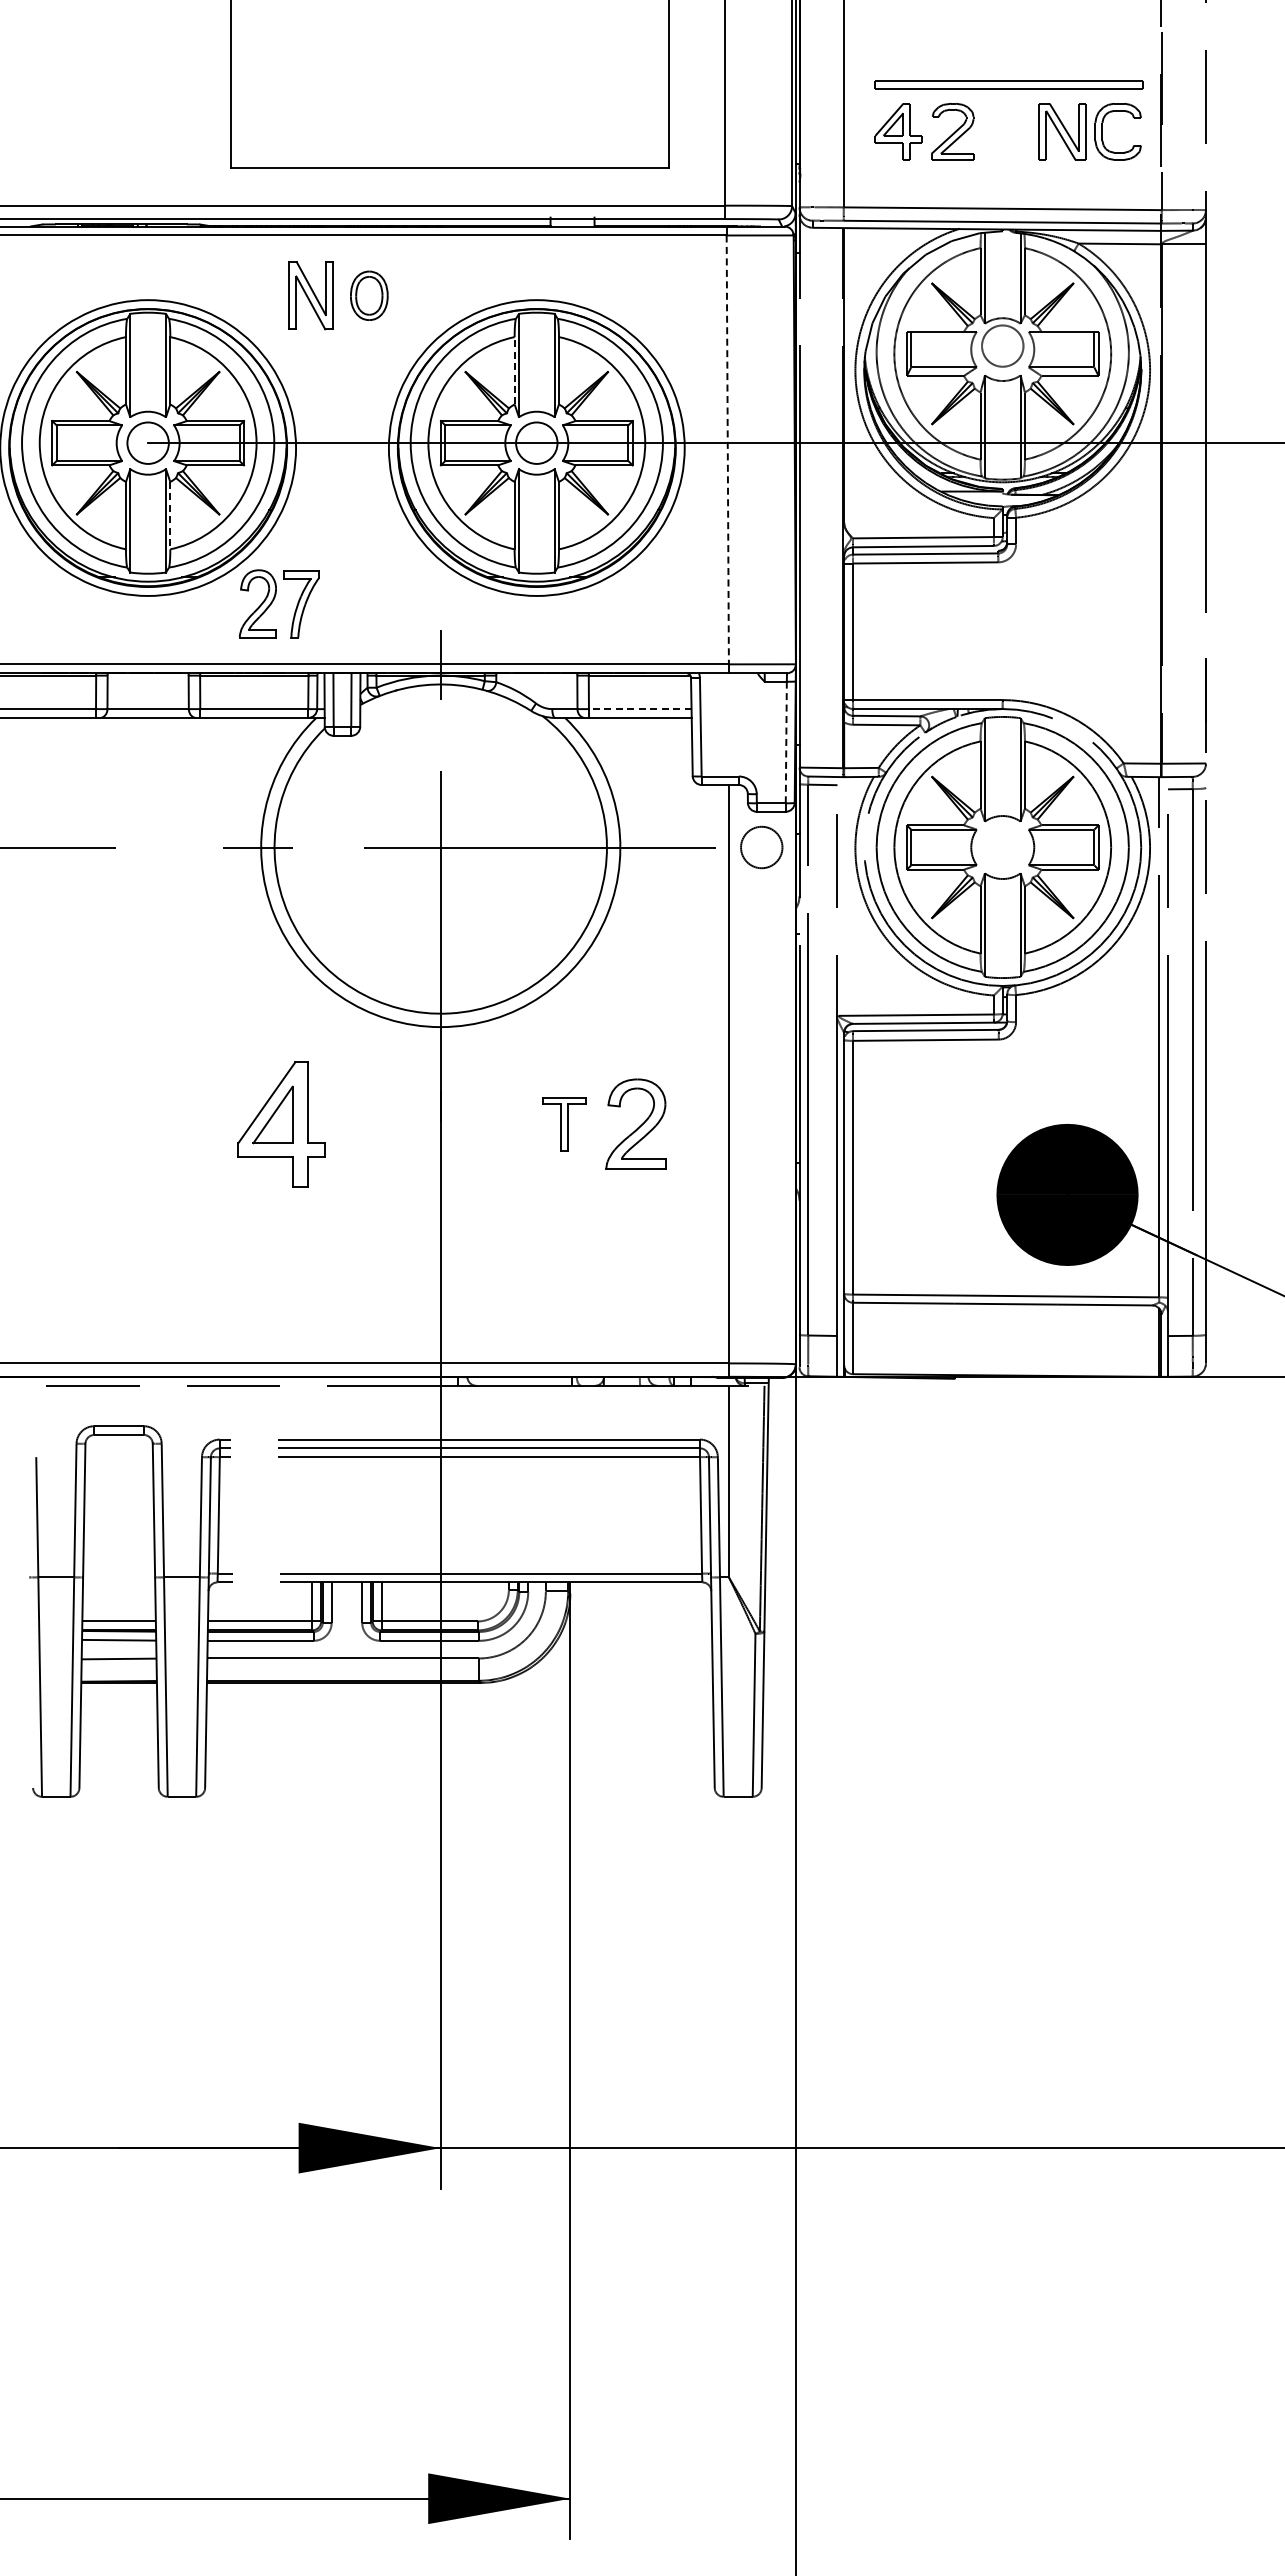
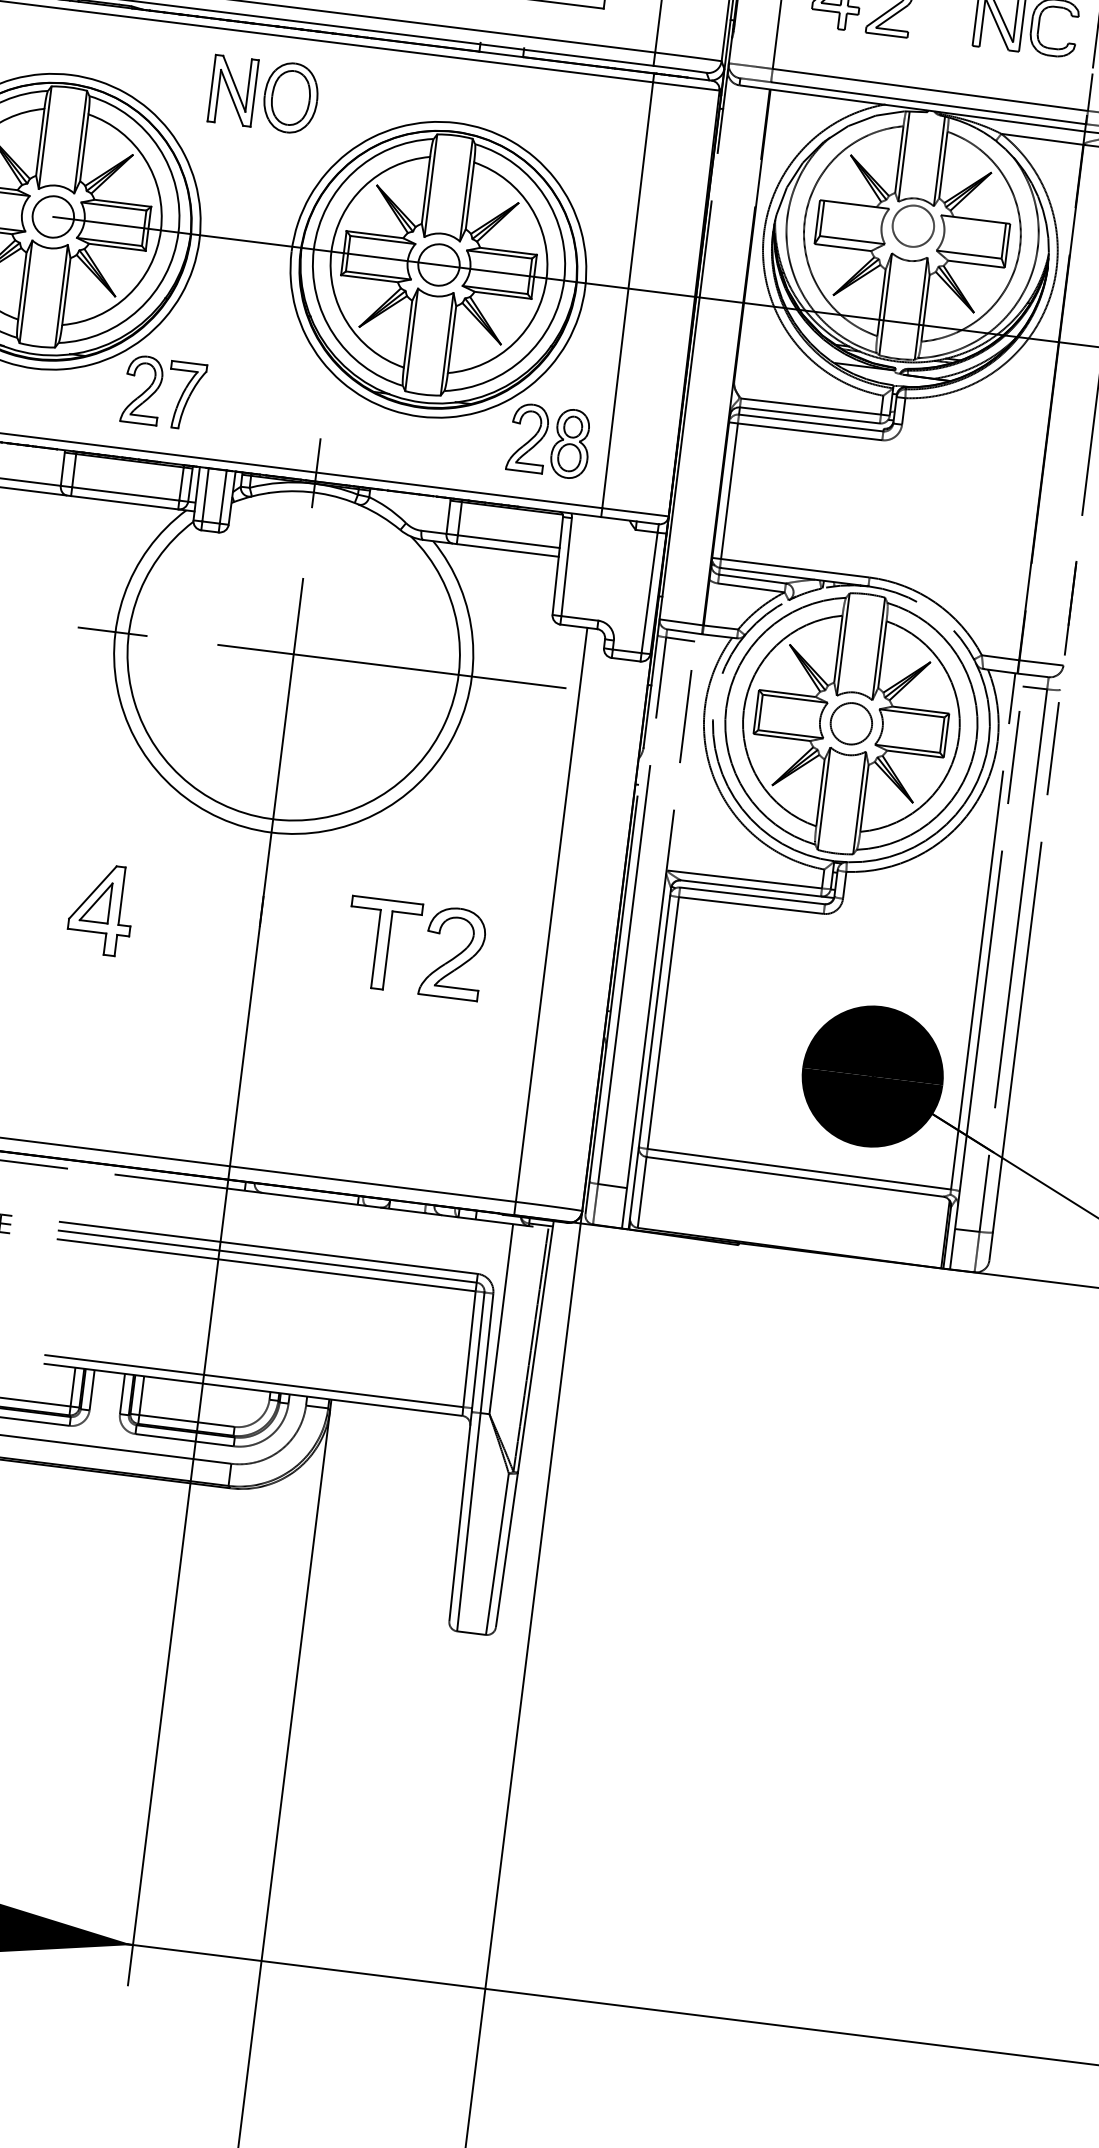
part: (369, 295) -> (291, 97), size x1.43
line: (514, 370) -> (425, 190), dashed -> solid
line: (727, 450) -> (627, 295), dashed -> solid
line: (170, 515) -> (66, 291), dashed -> solid
part: (667, 604) -> (548, 441), added
line: (639, 709) -> (508, 541), dashed -> solid
line: (786, 742) -> (649, 592), dashed -> solid
circle: (761, 847) -> (851, 723), moved
part: (280, 1123) -> (100, 908), size x0.71
part: (564, 1124) -> (382, 944), size x1.67

